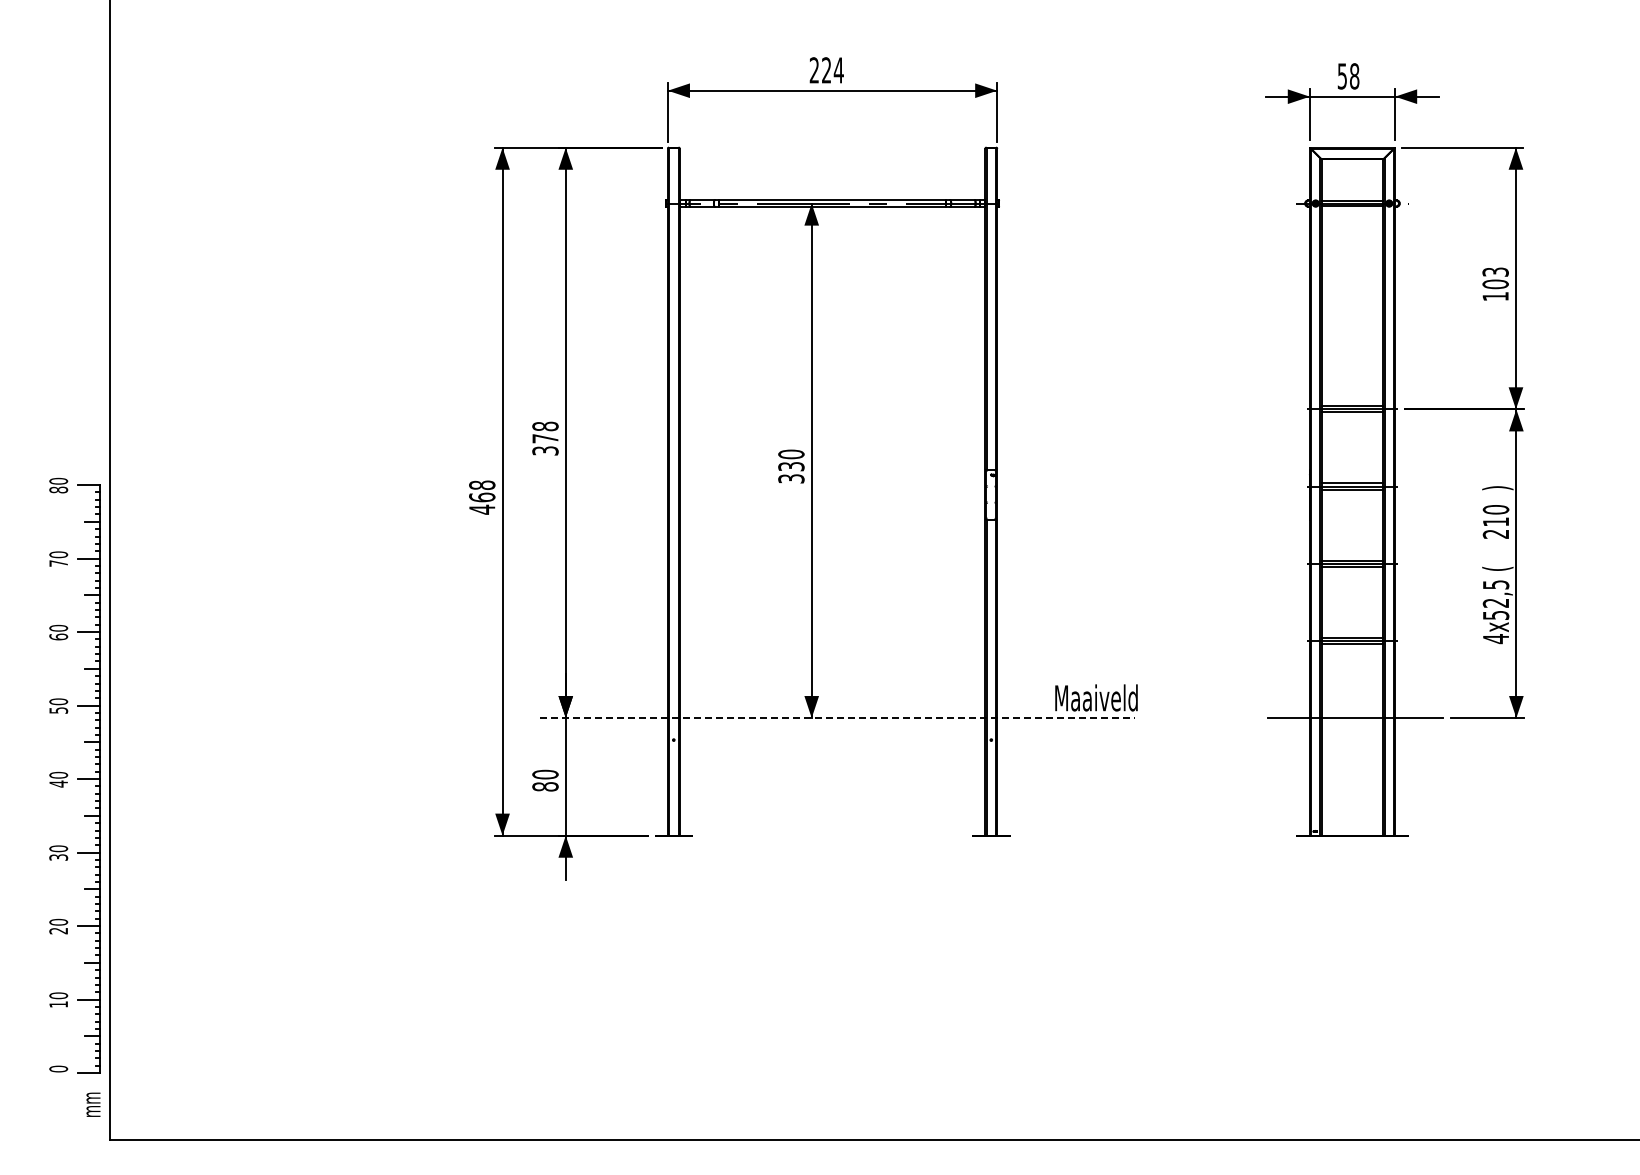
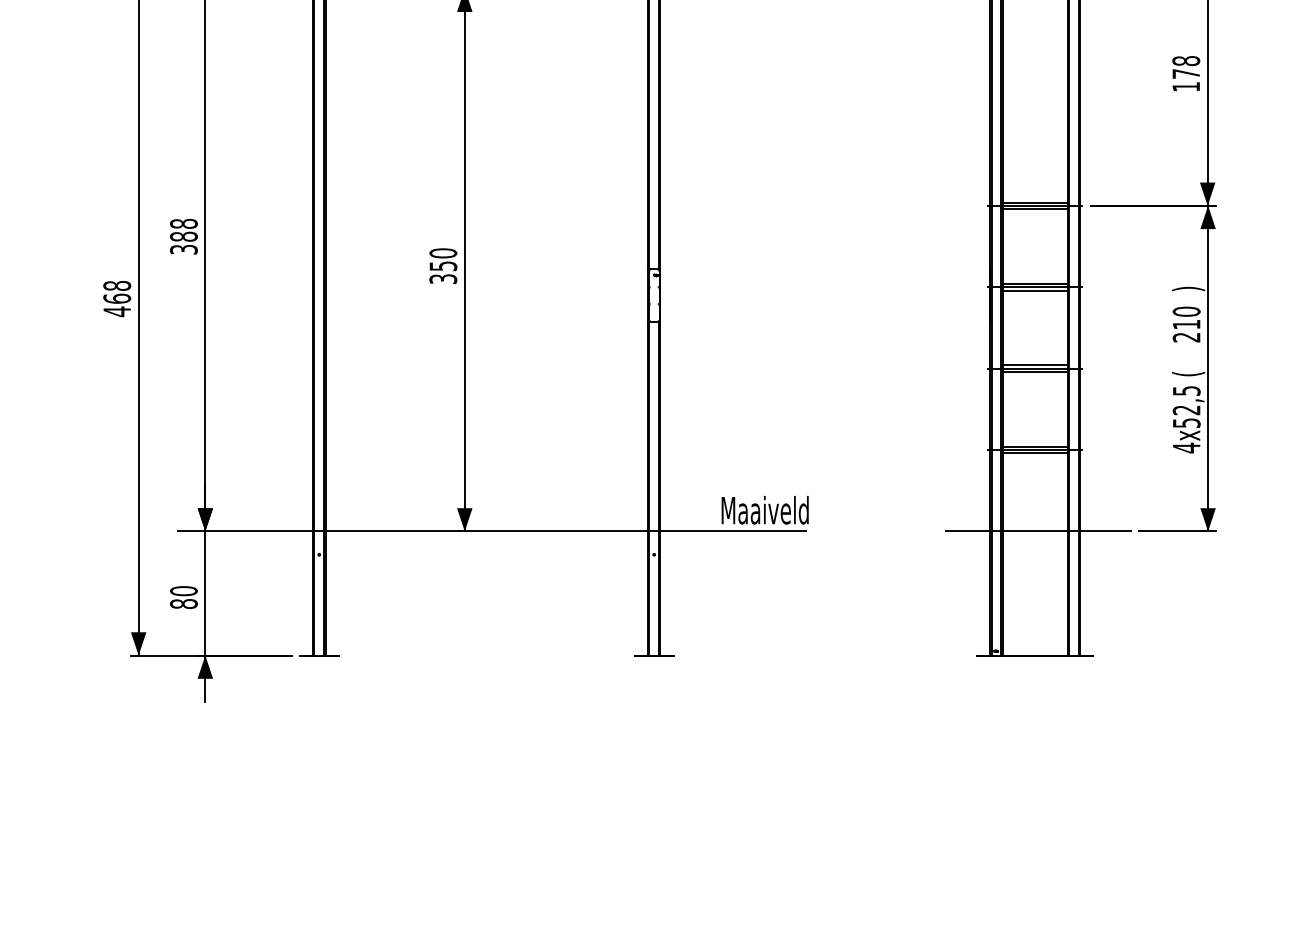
text: (1495, 278) -> (1186, 67), 103 -> 178
text: (545, 438) -> (183, 236), 378 -> 388
text: (790, 466) -> (442, 266), 330 -> 350
line: (837, 718) -> (491, 531), dashed -> solid

